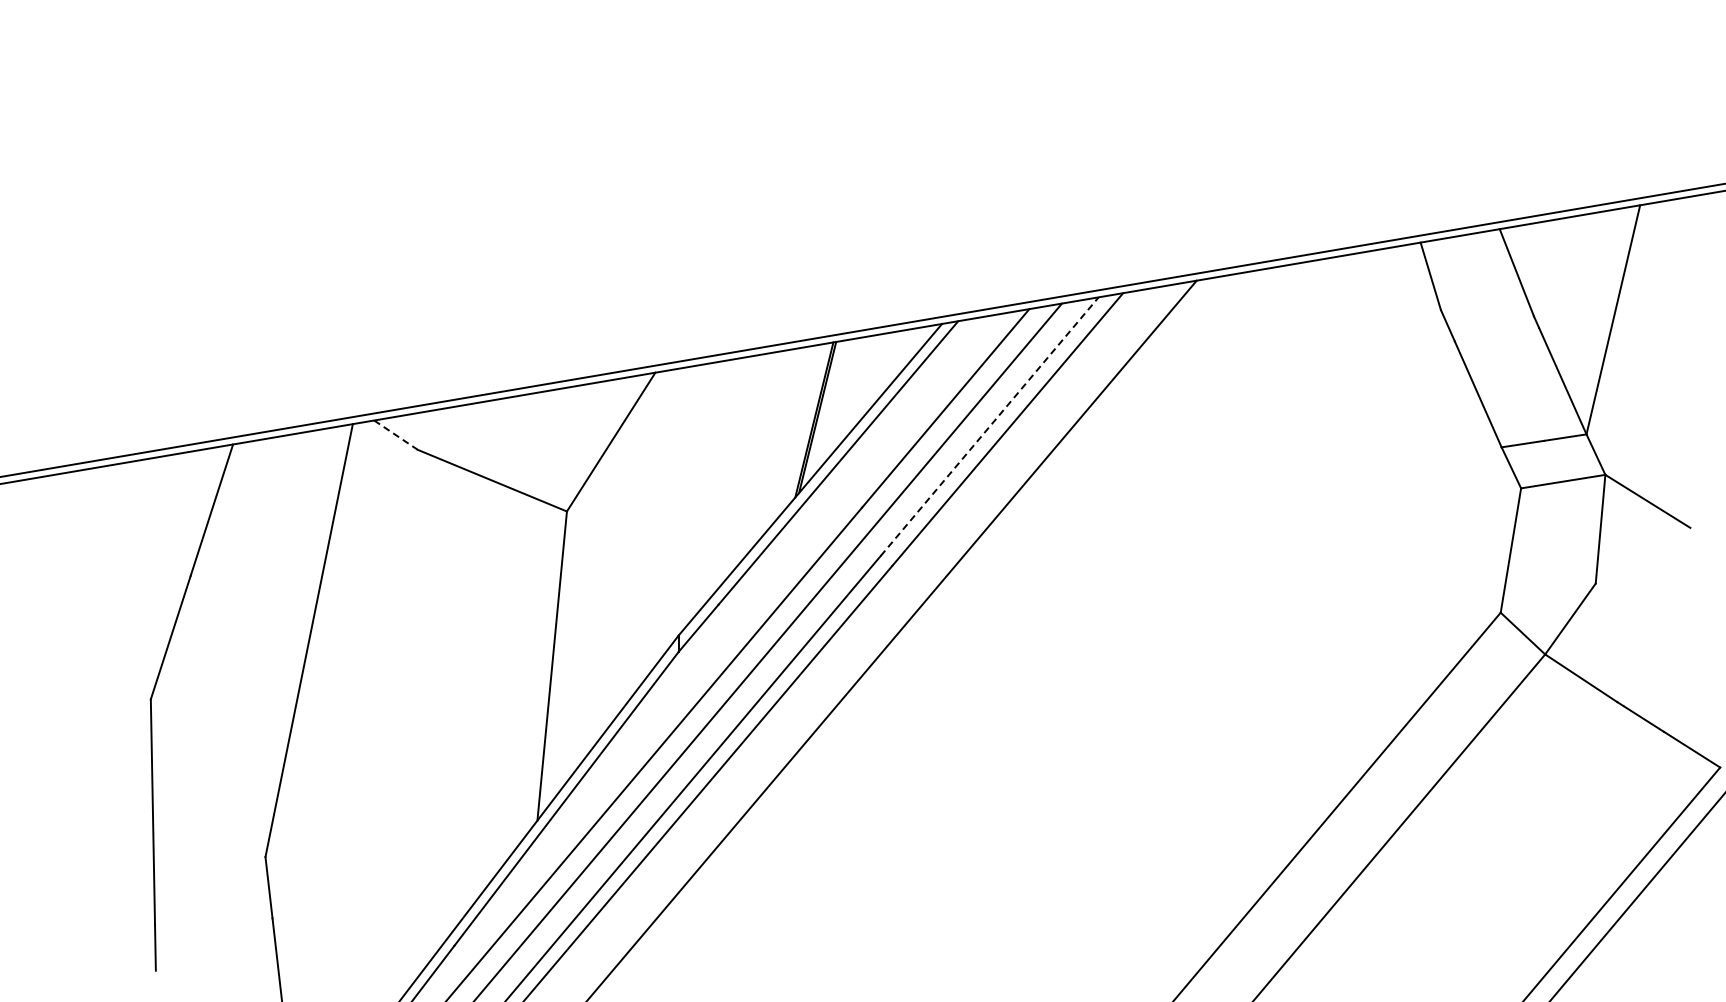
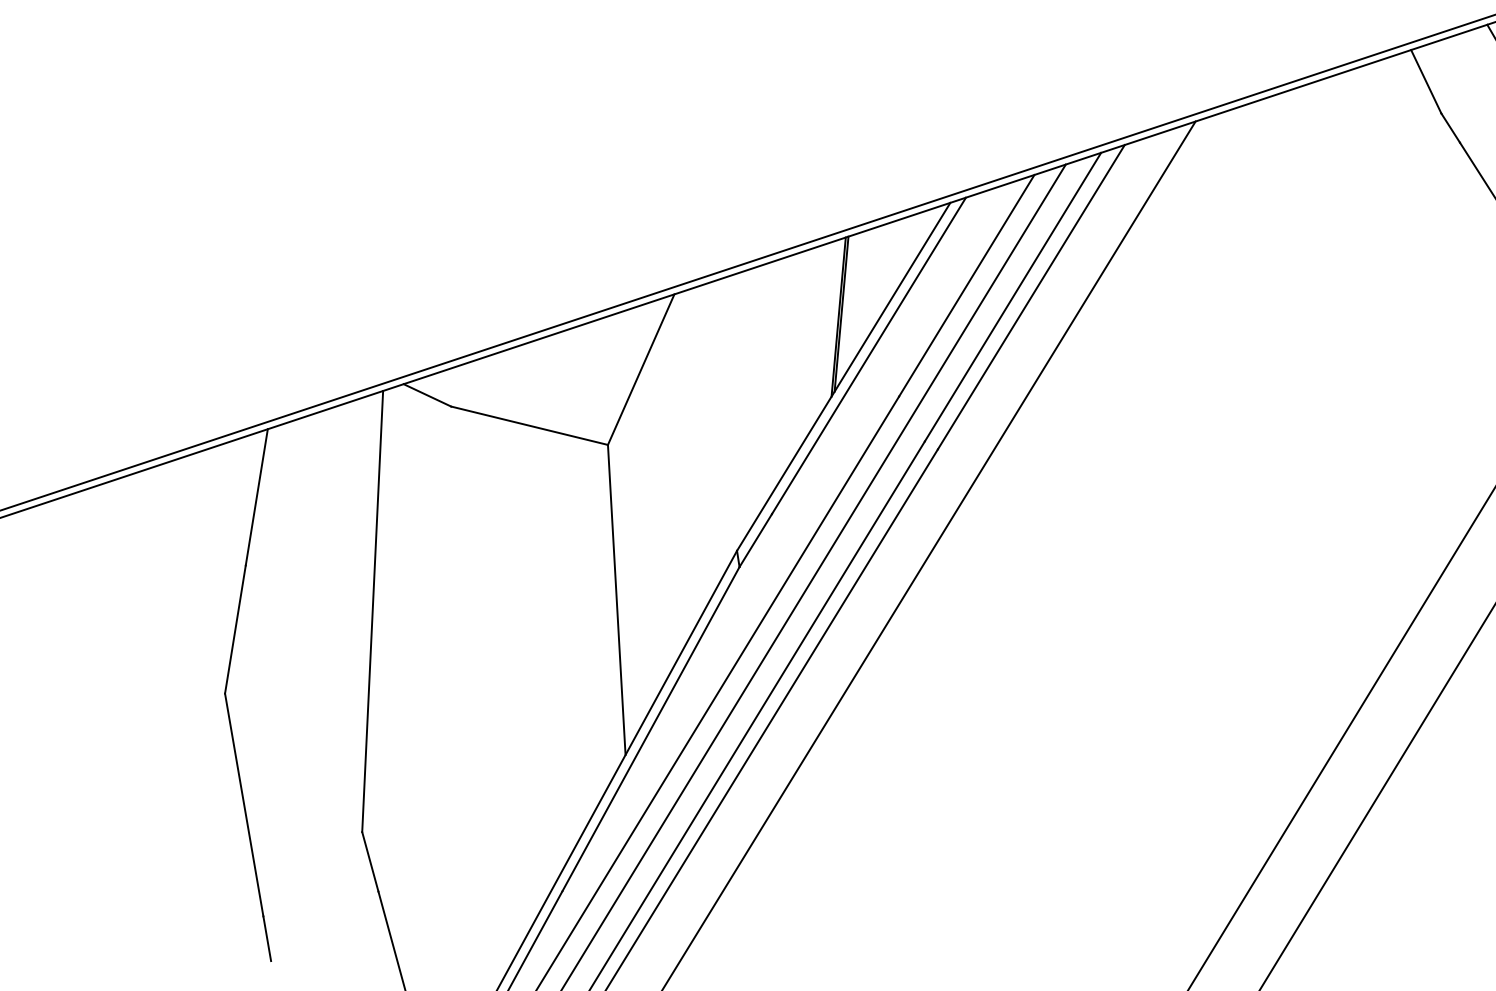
line: (990, 426) -> (1013, 296), dashed -> solid
line: (396, 435) -> (427, 395), dashed -> solid

